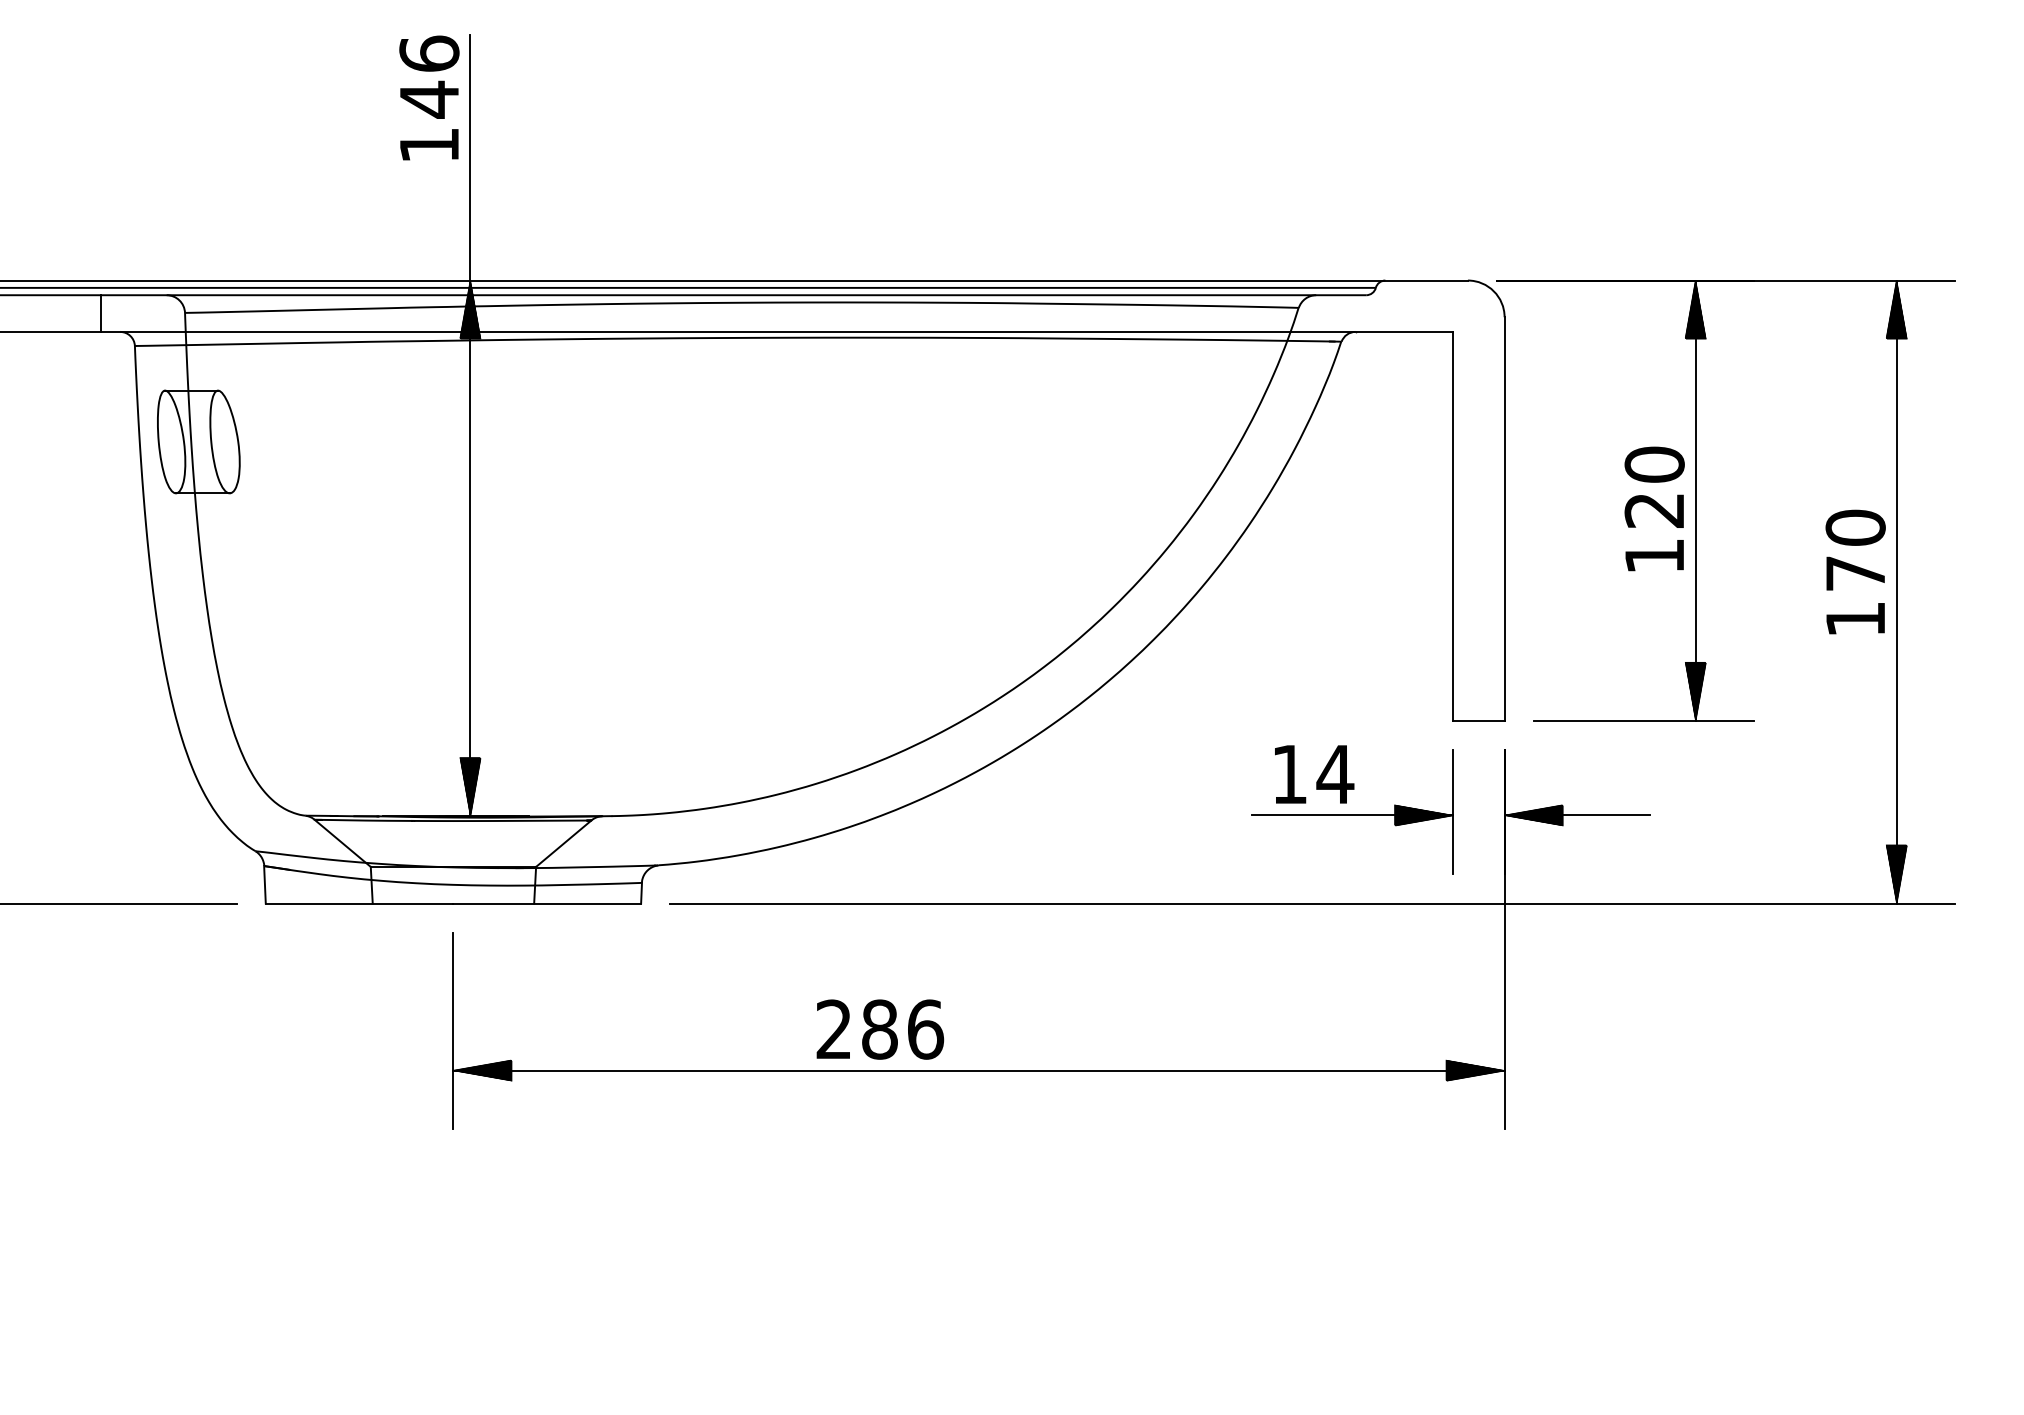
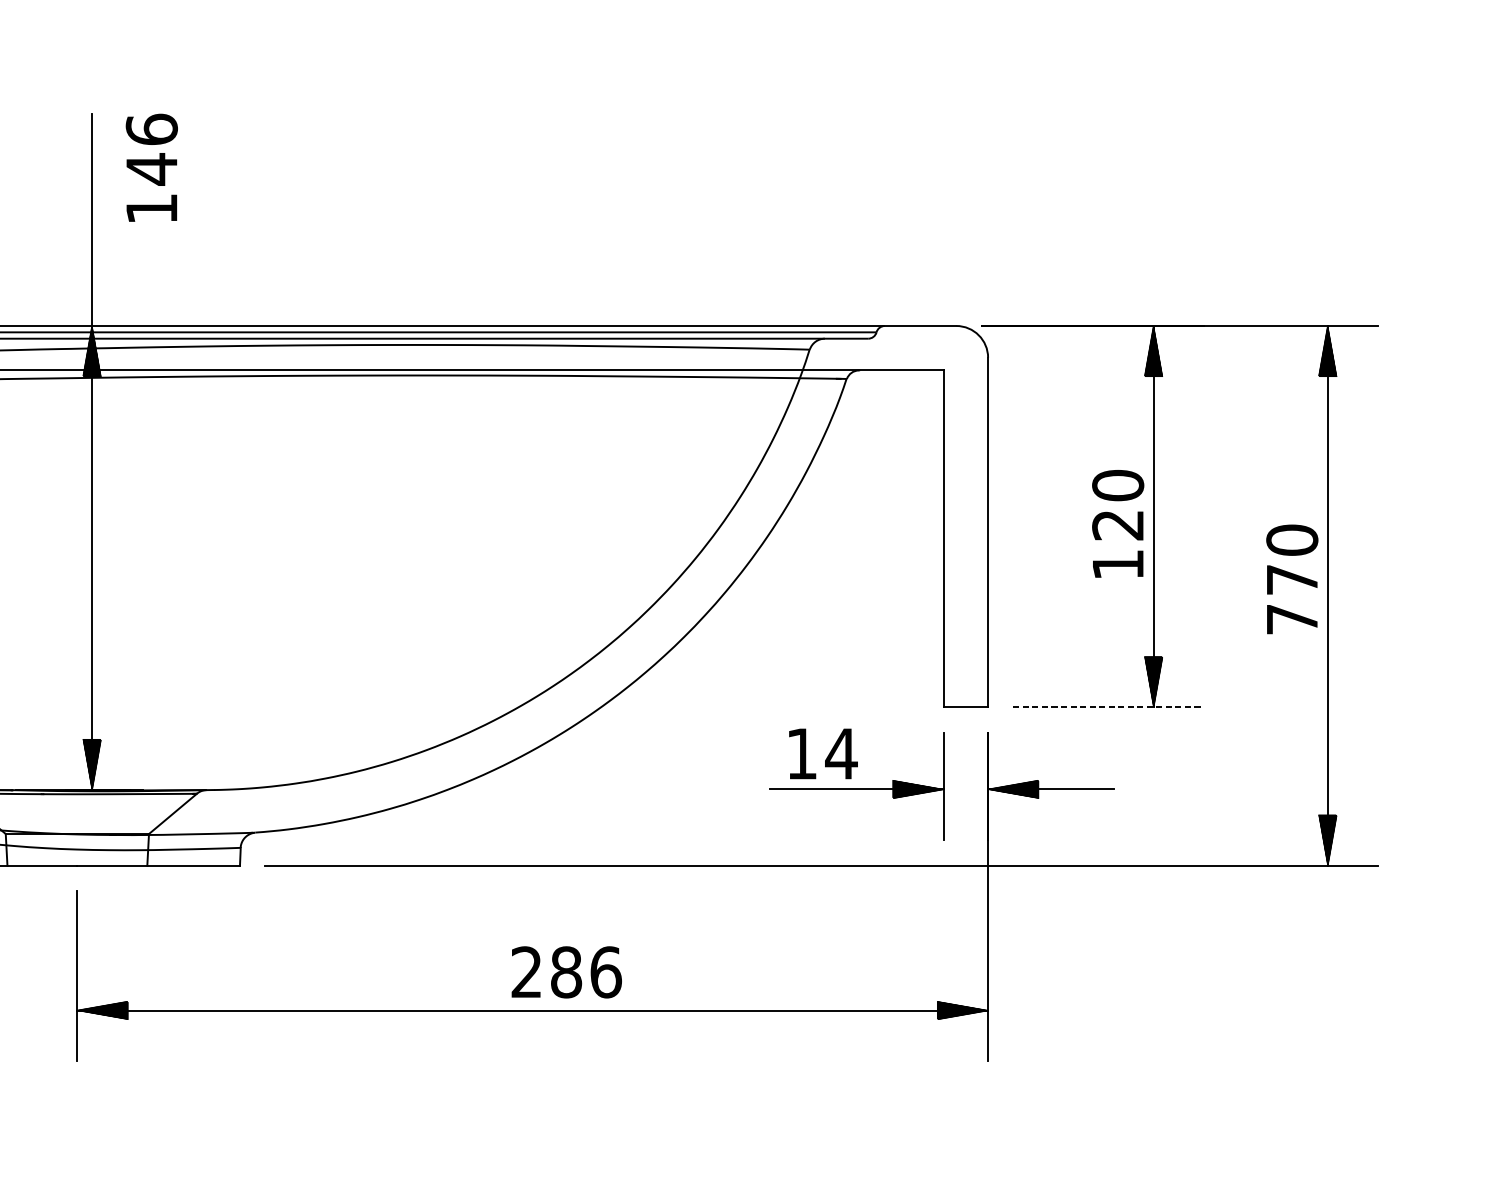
text: (429, 97) -> (151, 167), moved
text: (1855, 619) -> (1292, 619), 170 -> 770
line: (1644, 720) -> (1109, 707), solid -> dashed
text: (880, 1029) -> (566, 972), moved

